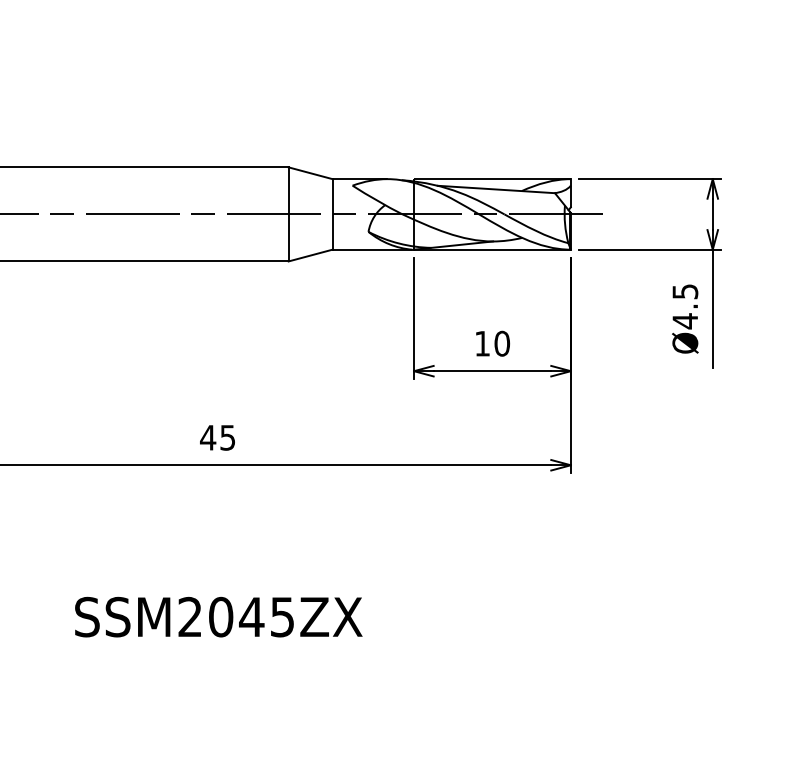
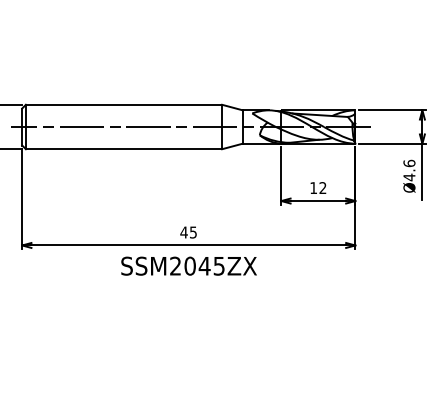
text: (685, 291) -> (409, 163), Ø4.5 -> Ø4.6
text: (501, 344) -> (322, 188), 10 -> 12
text: (217, 615) -> (188, 265), moved

